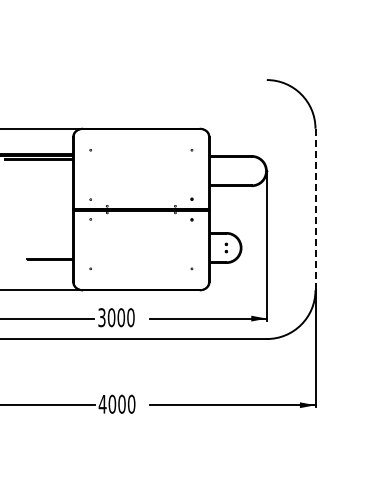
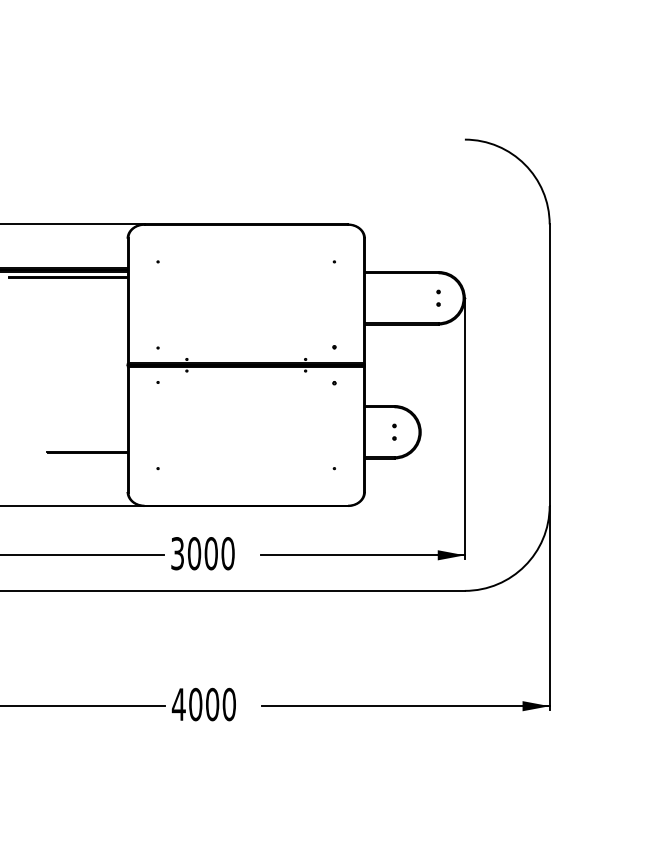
part: (251, 170) -> (438, 297), added
line: (315, 209) -> (549, 365), dashed -> solid

